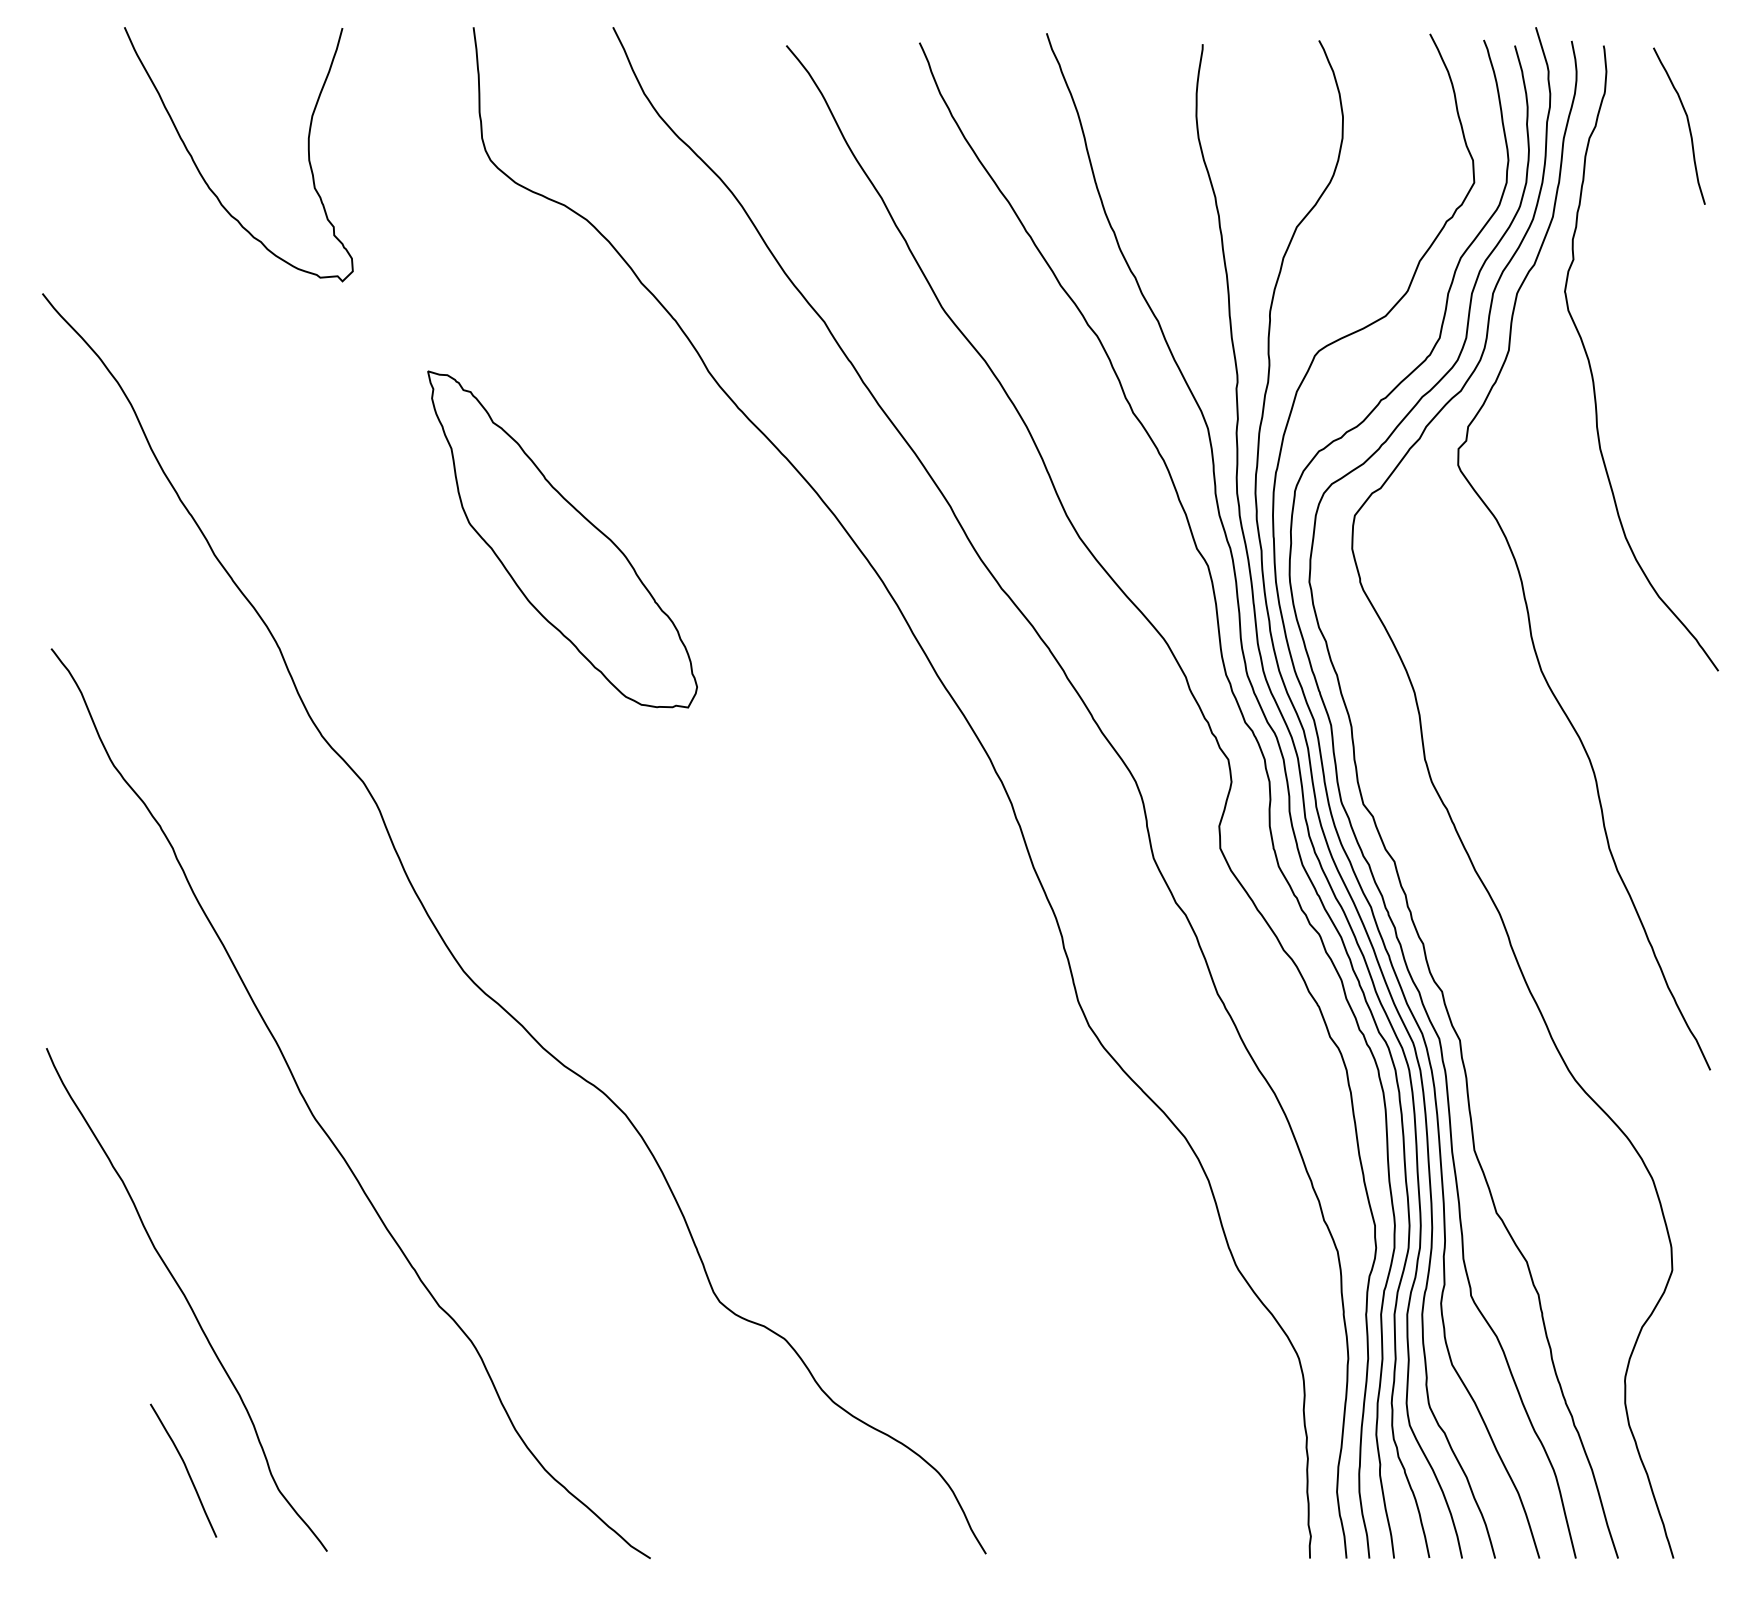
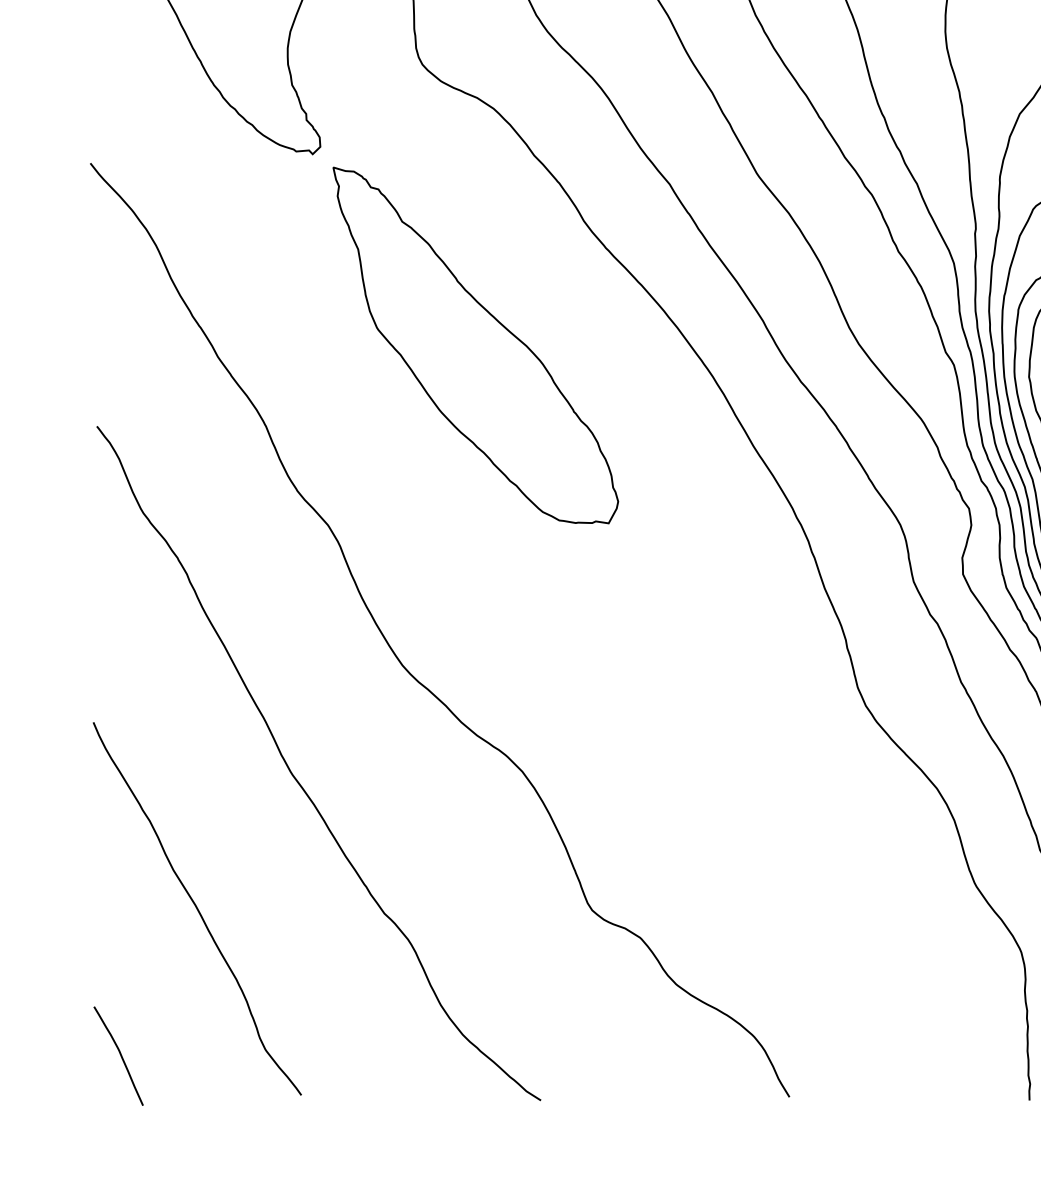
part: (562, 539) -> (475, 345), size x1.43
curve: (185, 1468) -> (120, 1054), moved

